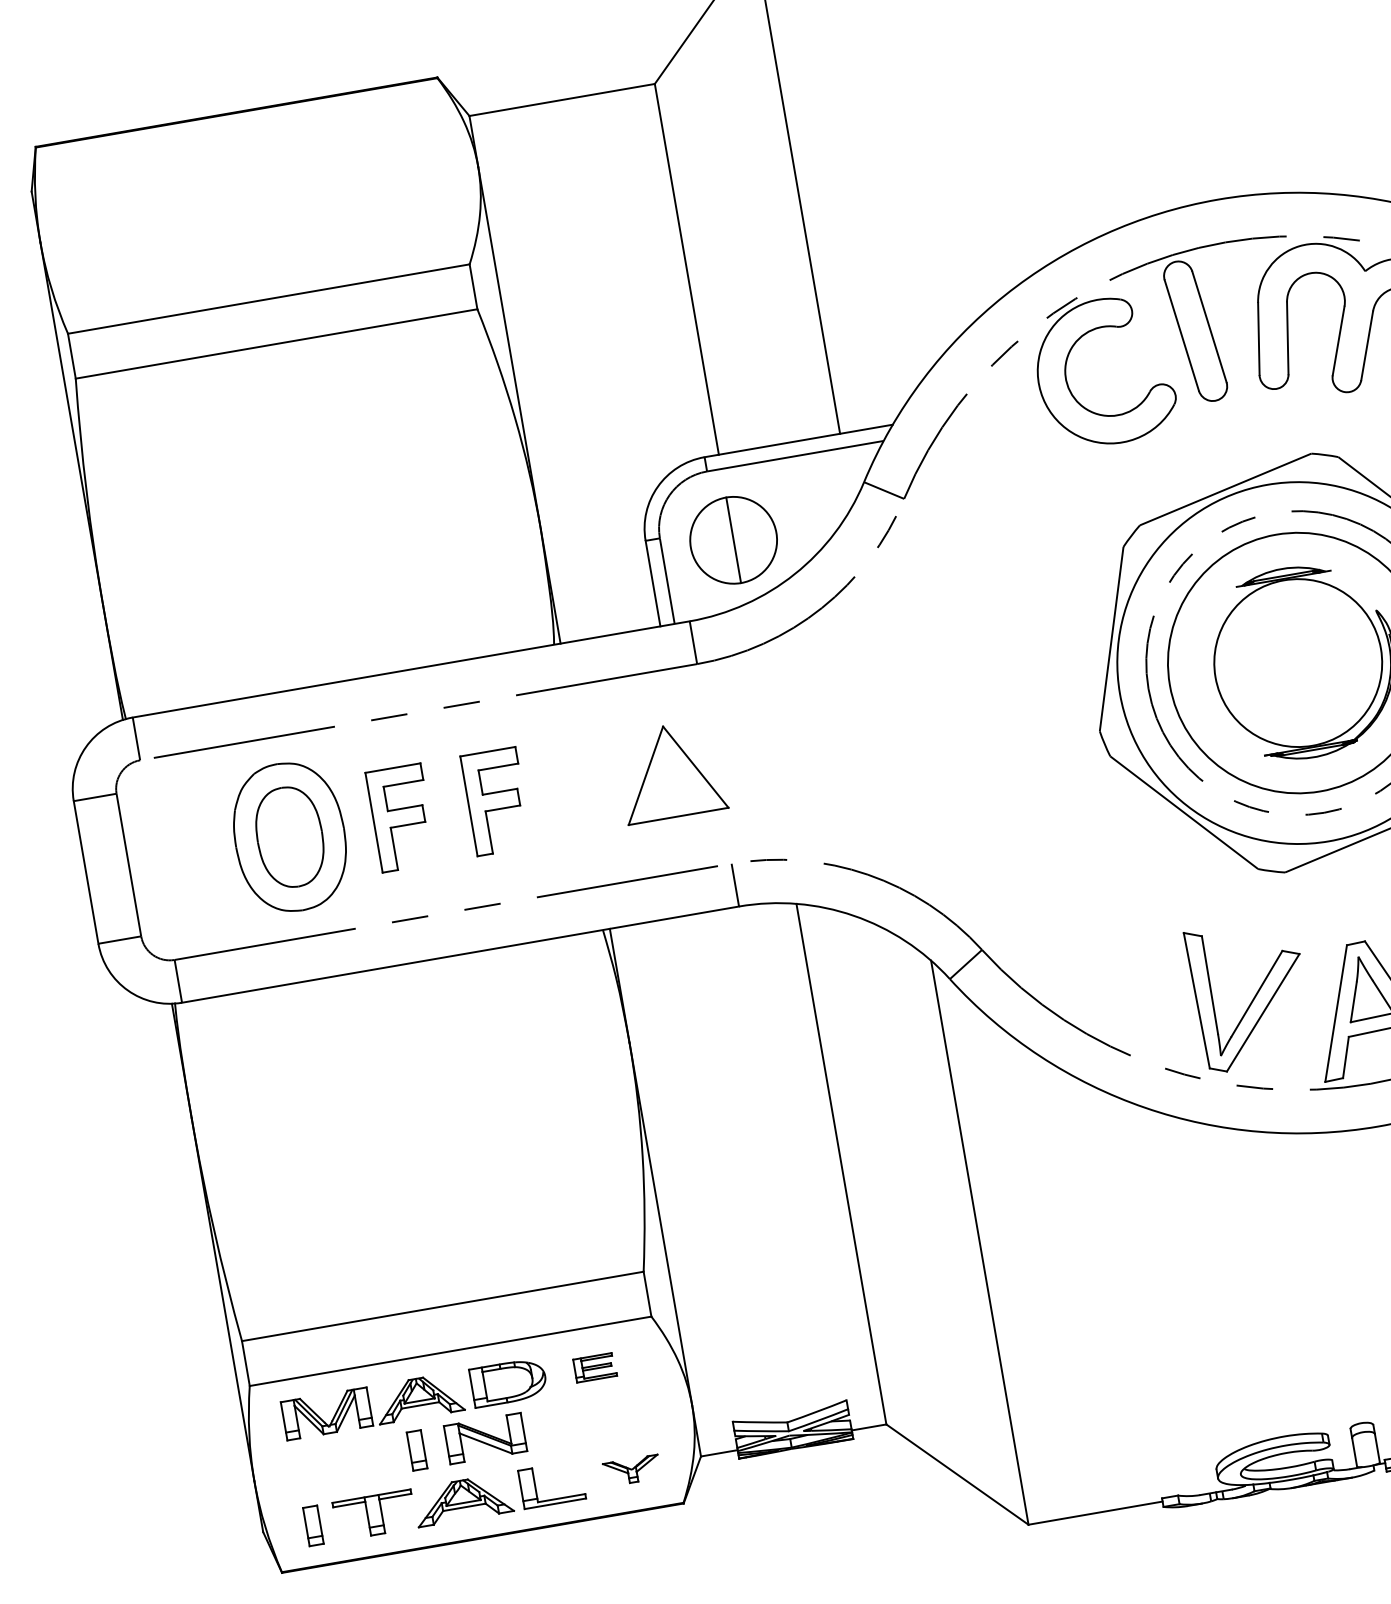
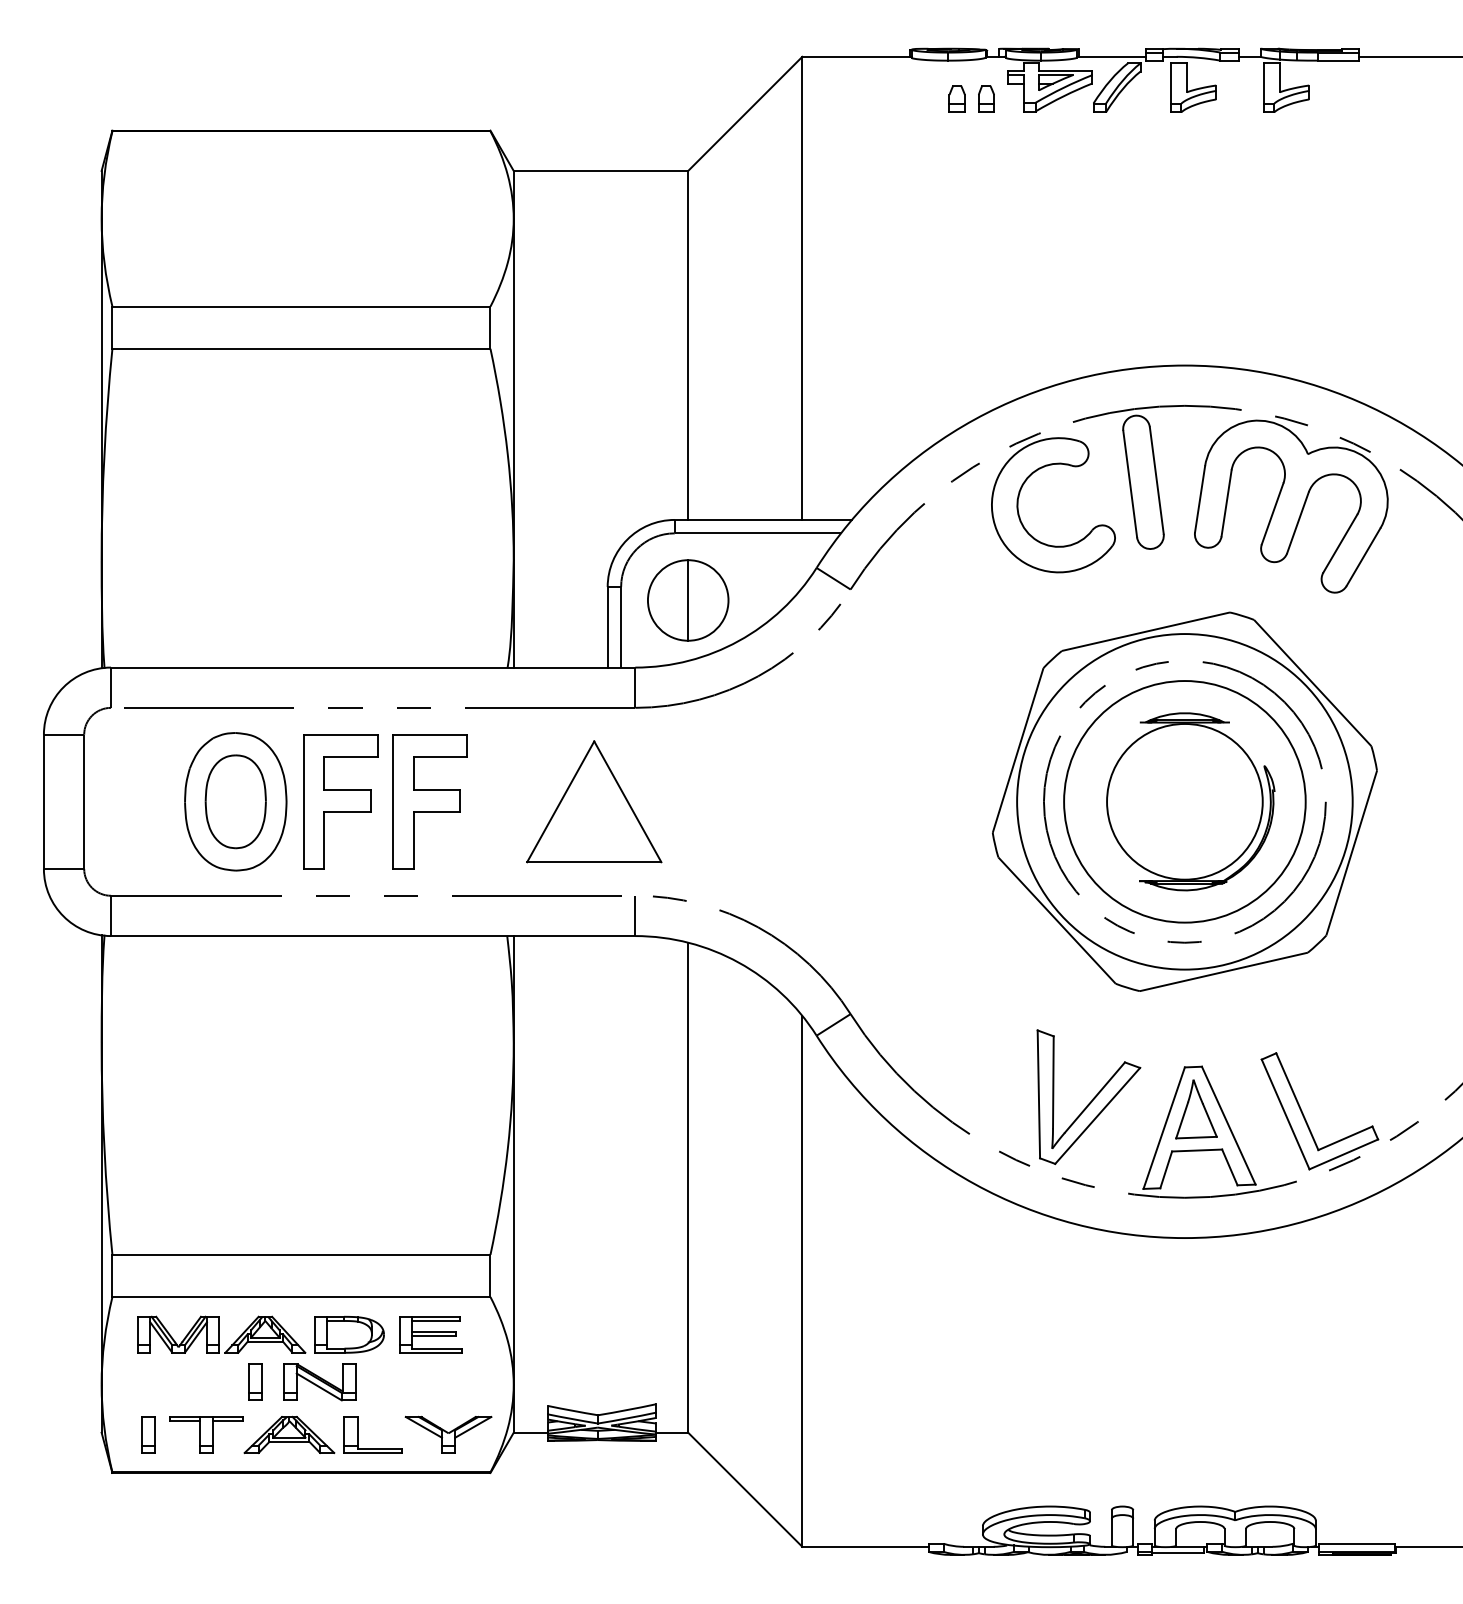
part: (670, 771) -> (594, 801), size x1.43
part: (495, 801) -> (429, 801), size x1.43
part: (401, 817) -> (340, 801), size x1.43
part: (594, 1367) -> (430, 1334), size x1.67
part: (632, 1470) -> (448, 1434), size x1.67

